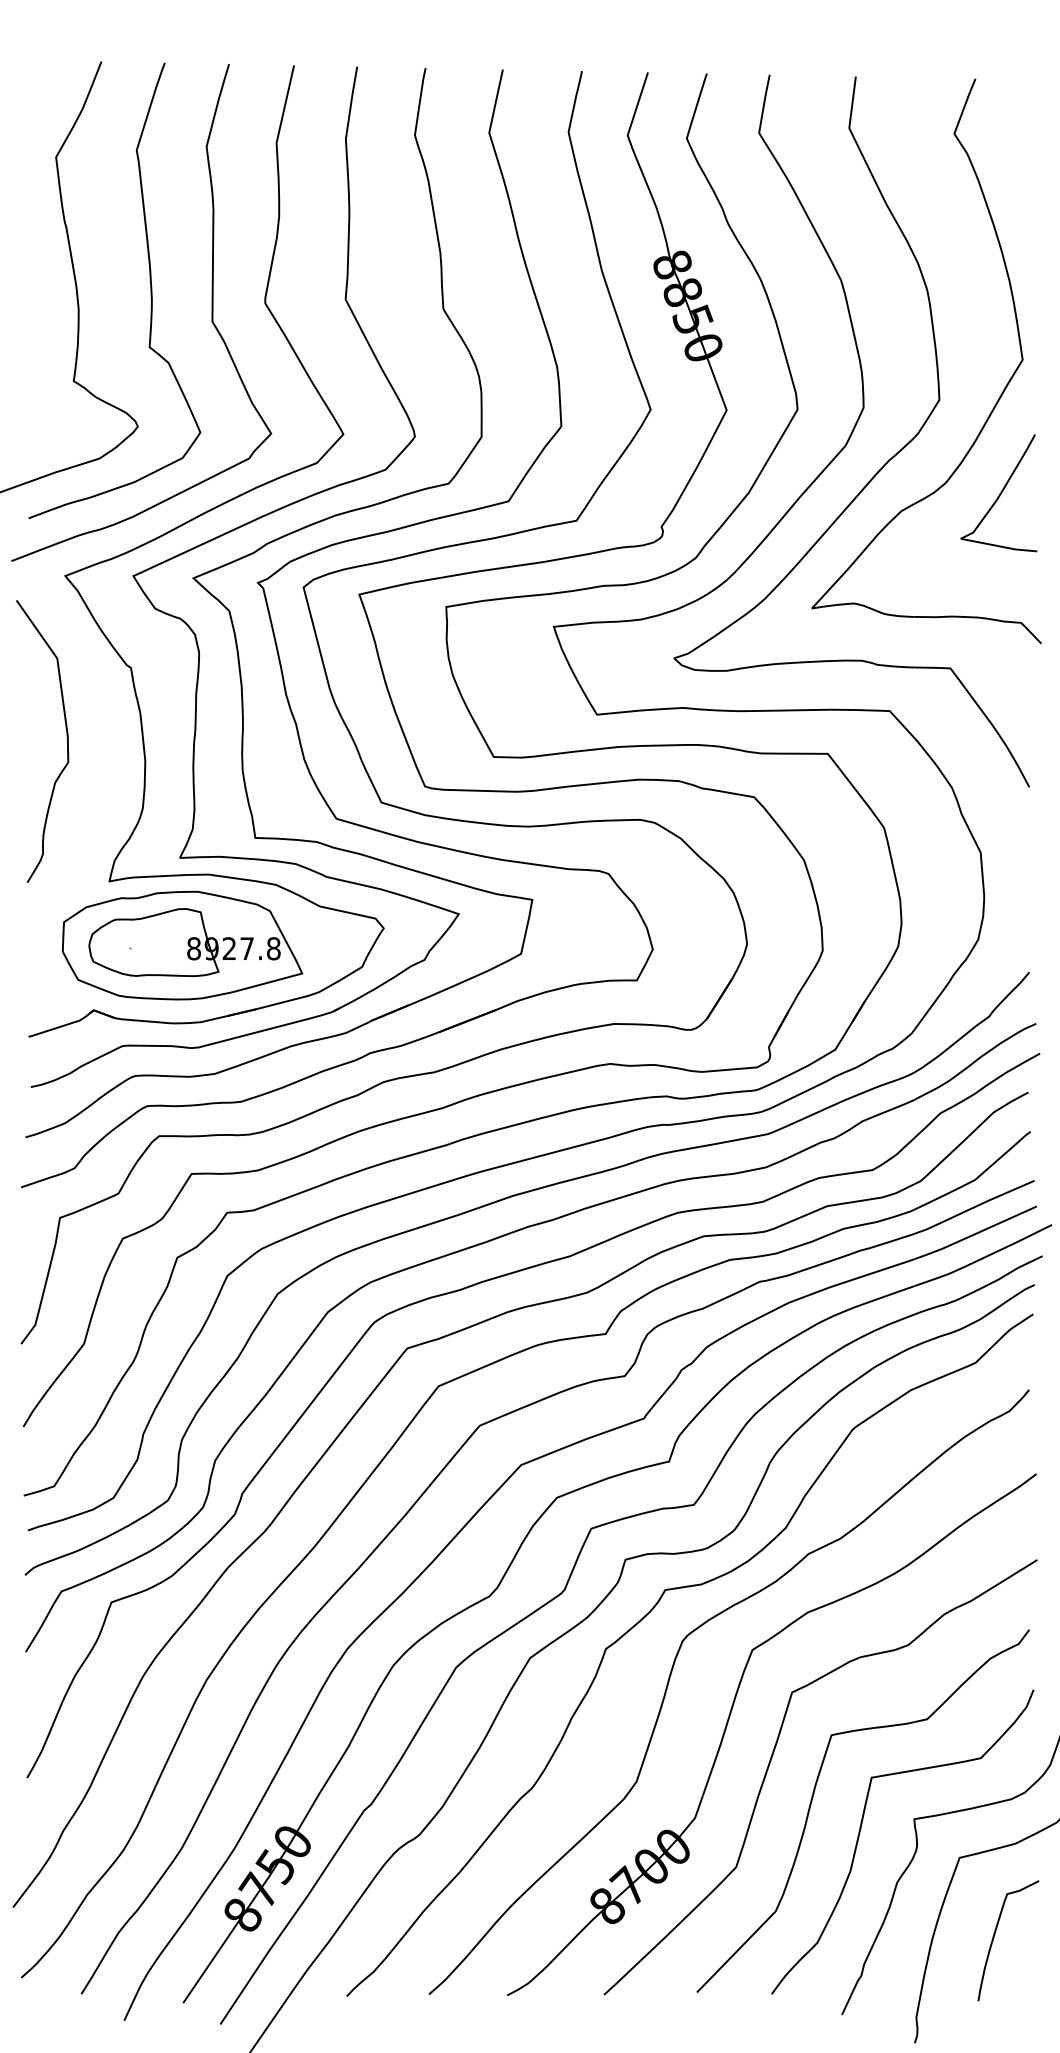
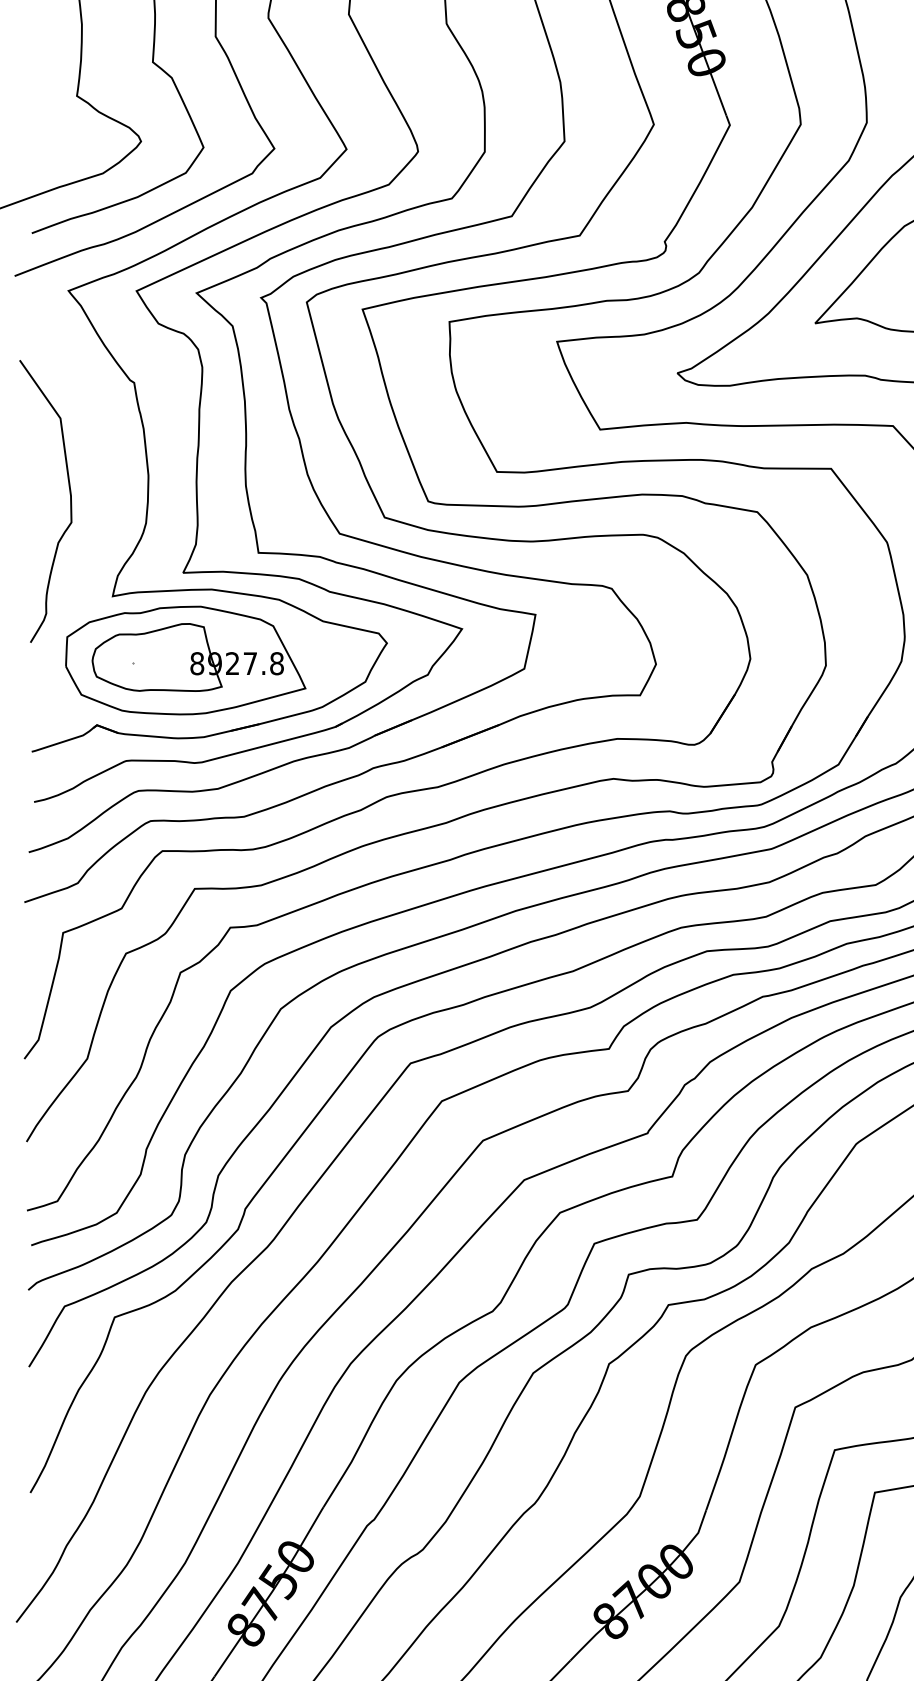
curve: (66, 737) -> (69, 497), moved

